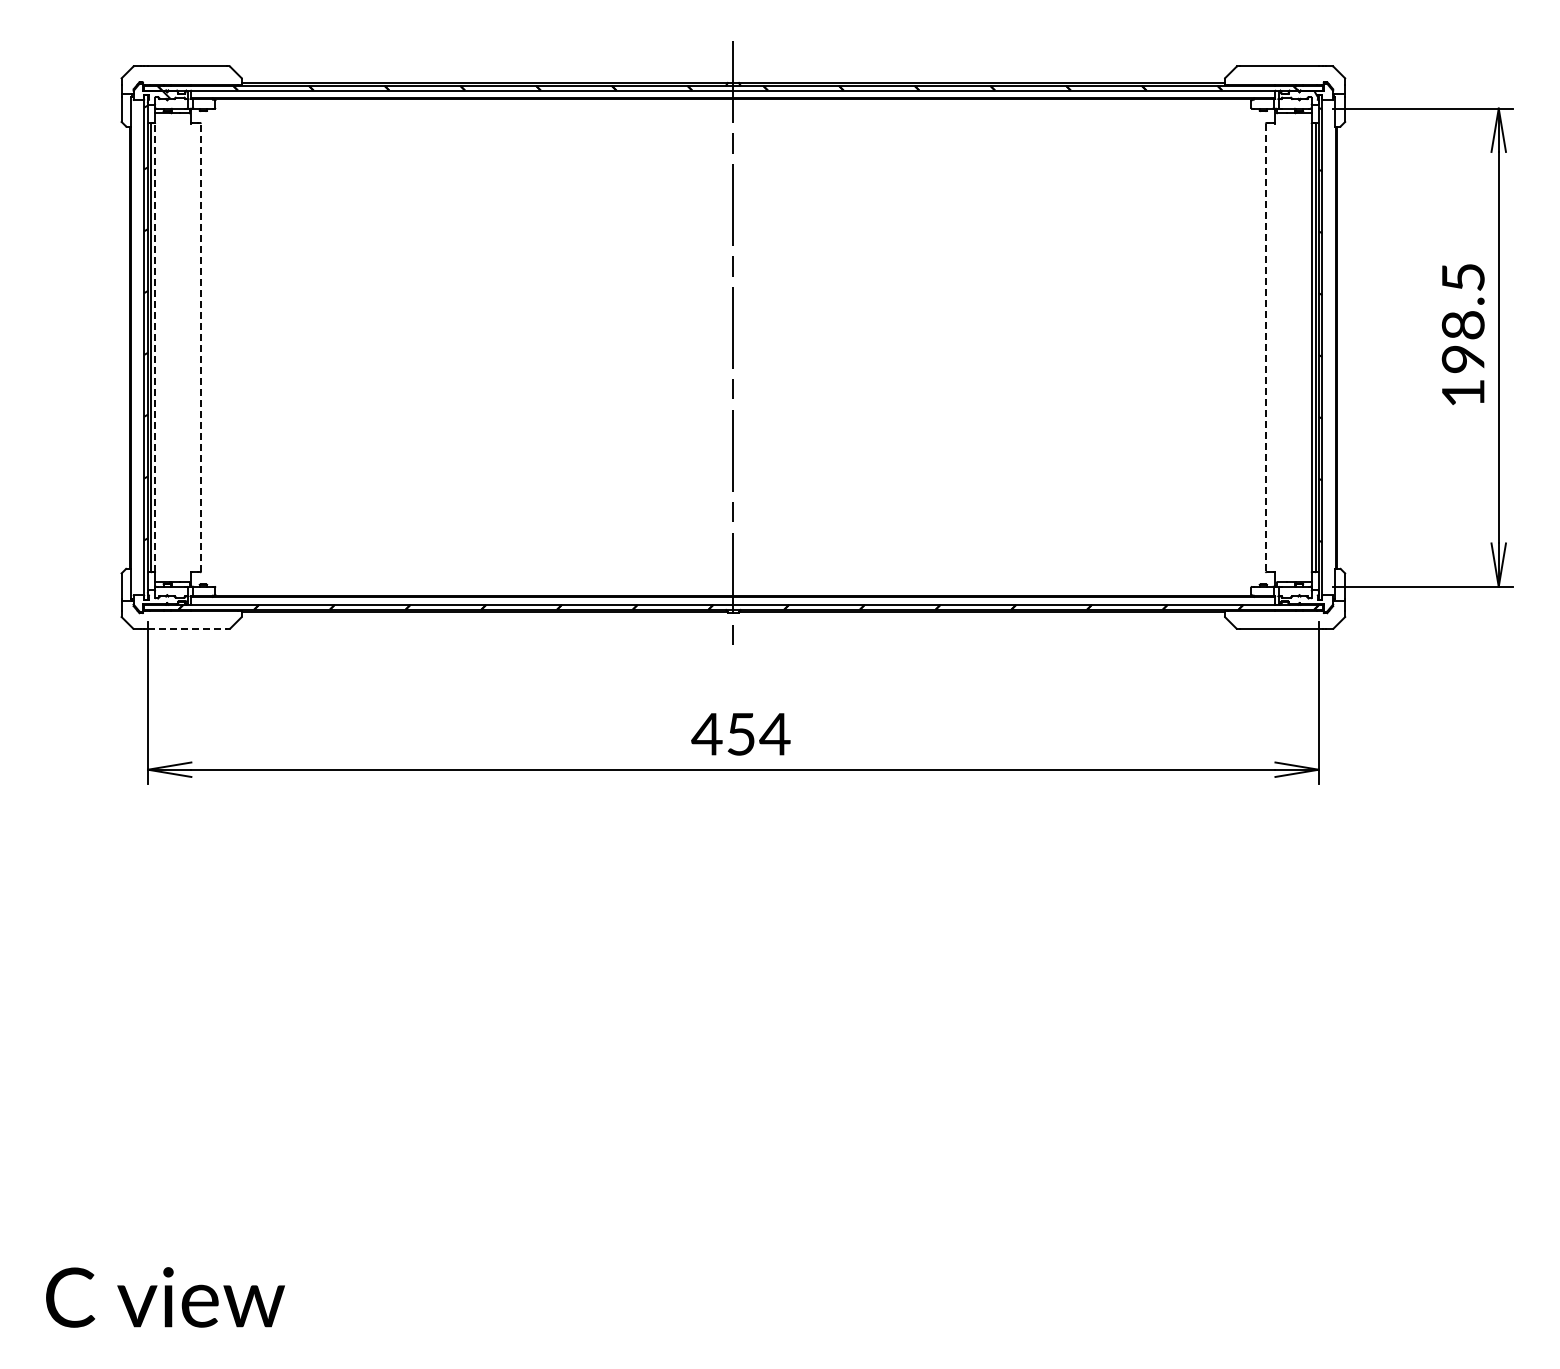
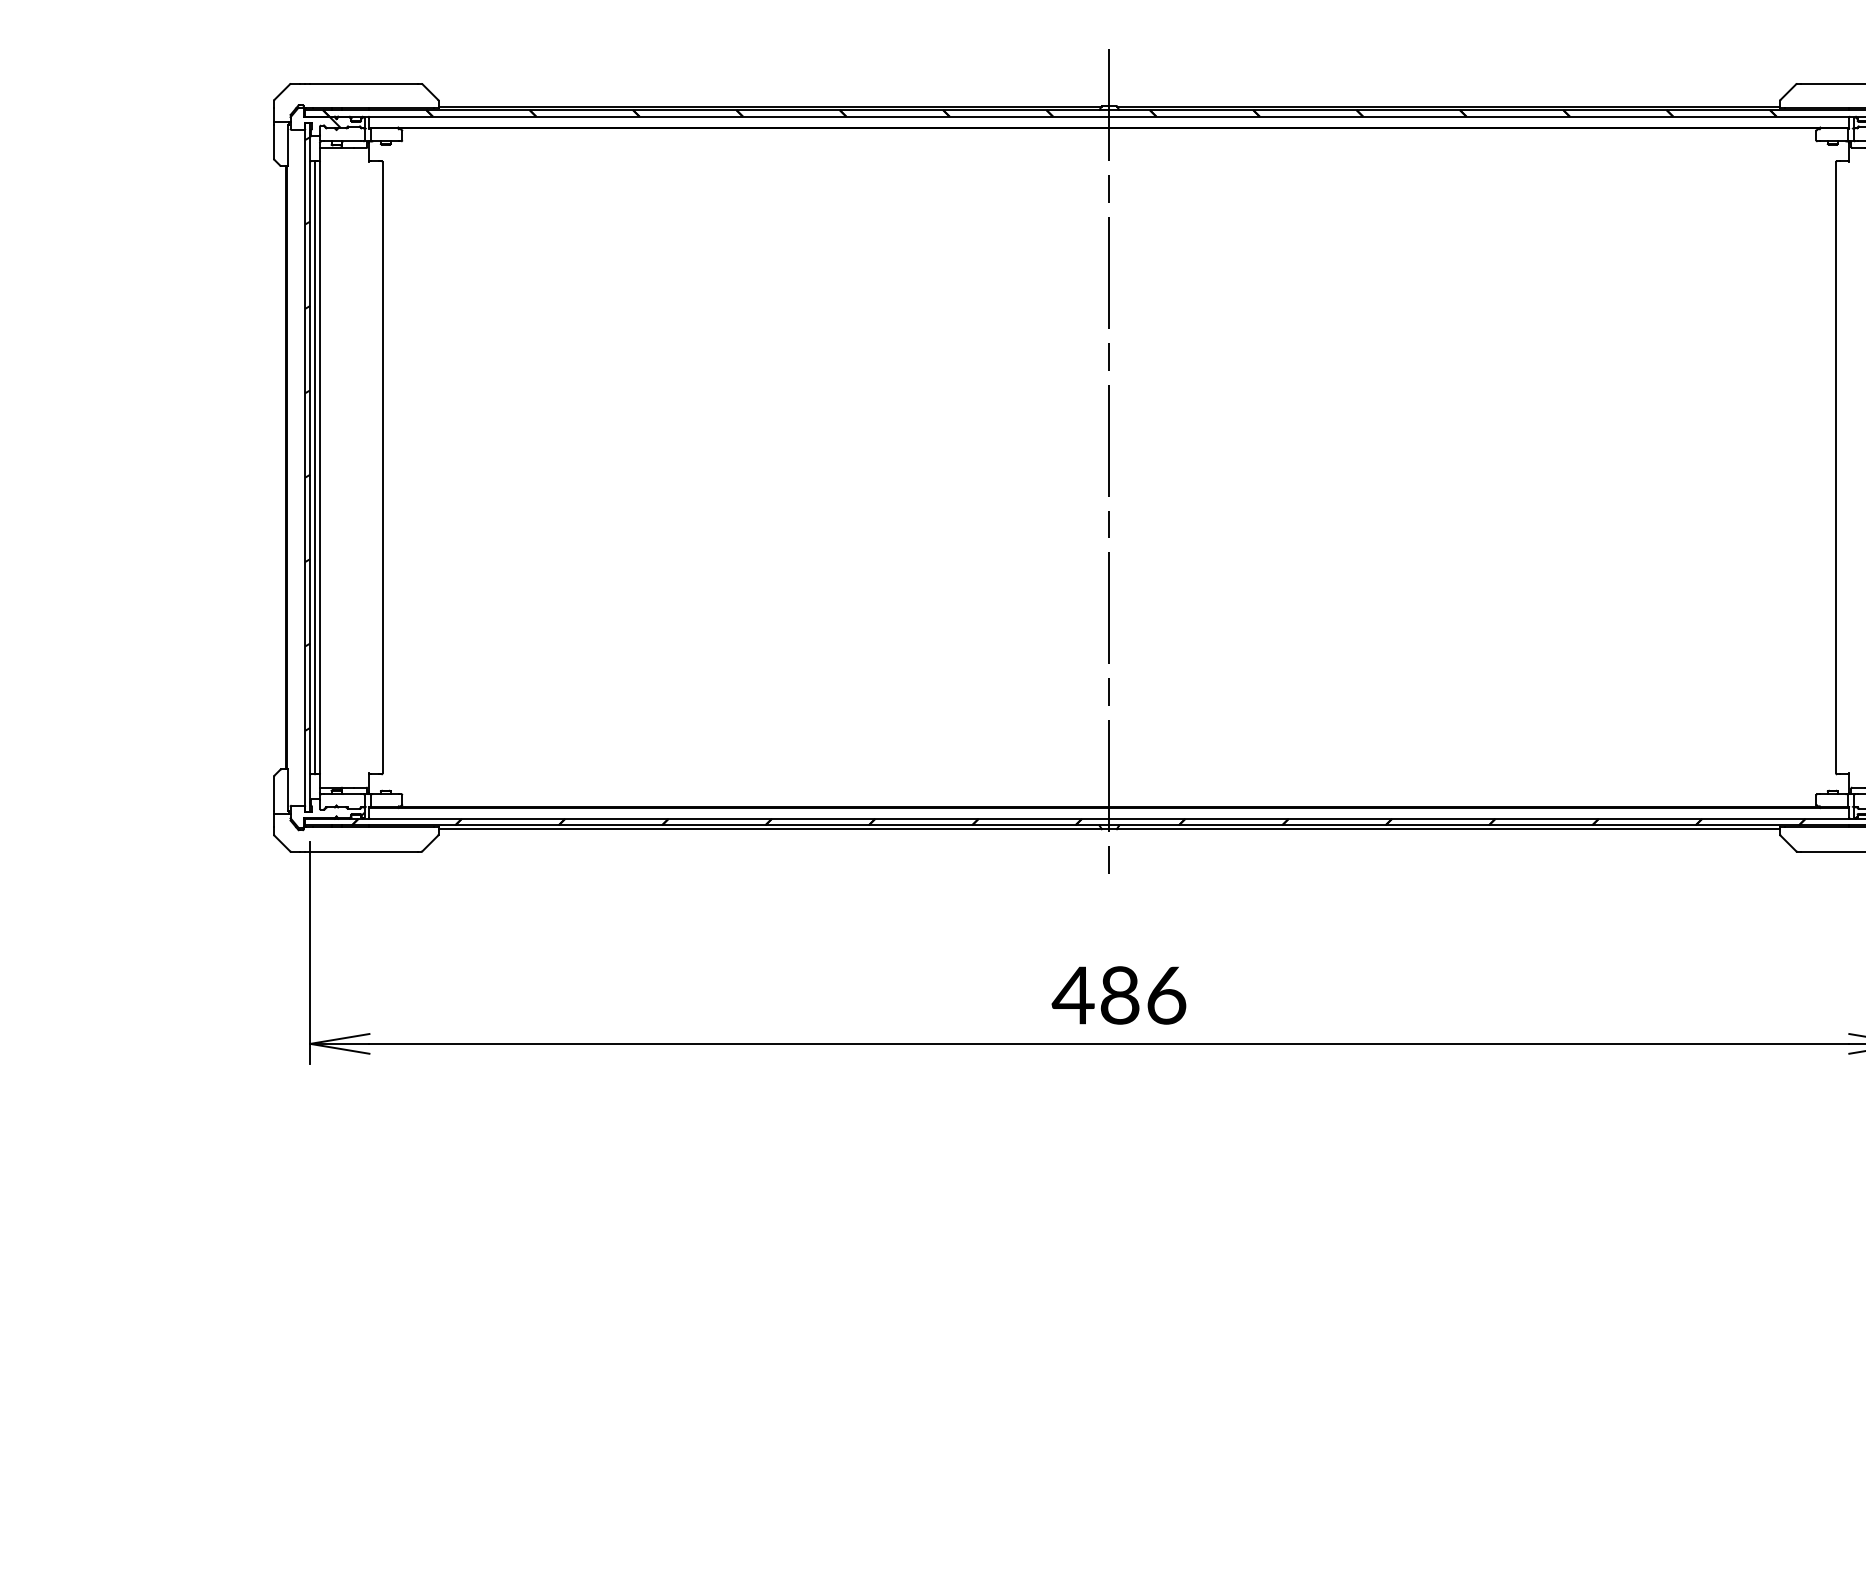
line: (155, 347) -> (320, 467), dashed -> solid
line: (201, 347) -> (383, 467), dashed -> solid
line: (1265, 347) -> (1835, 467), dashed -> solid
line: (187, 628) -> (364, 851), dashed -> solid
text: (758, 733) -> (1143, 994), 454 -> 486

